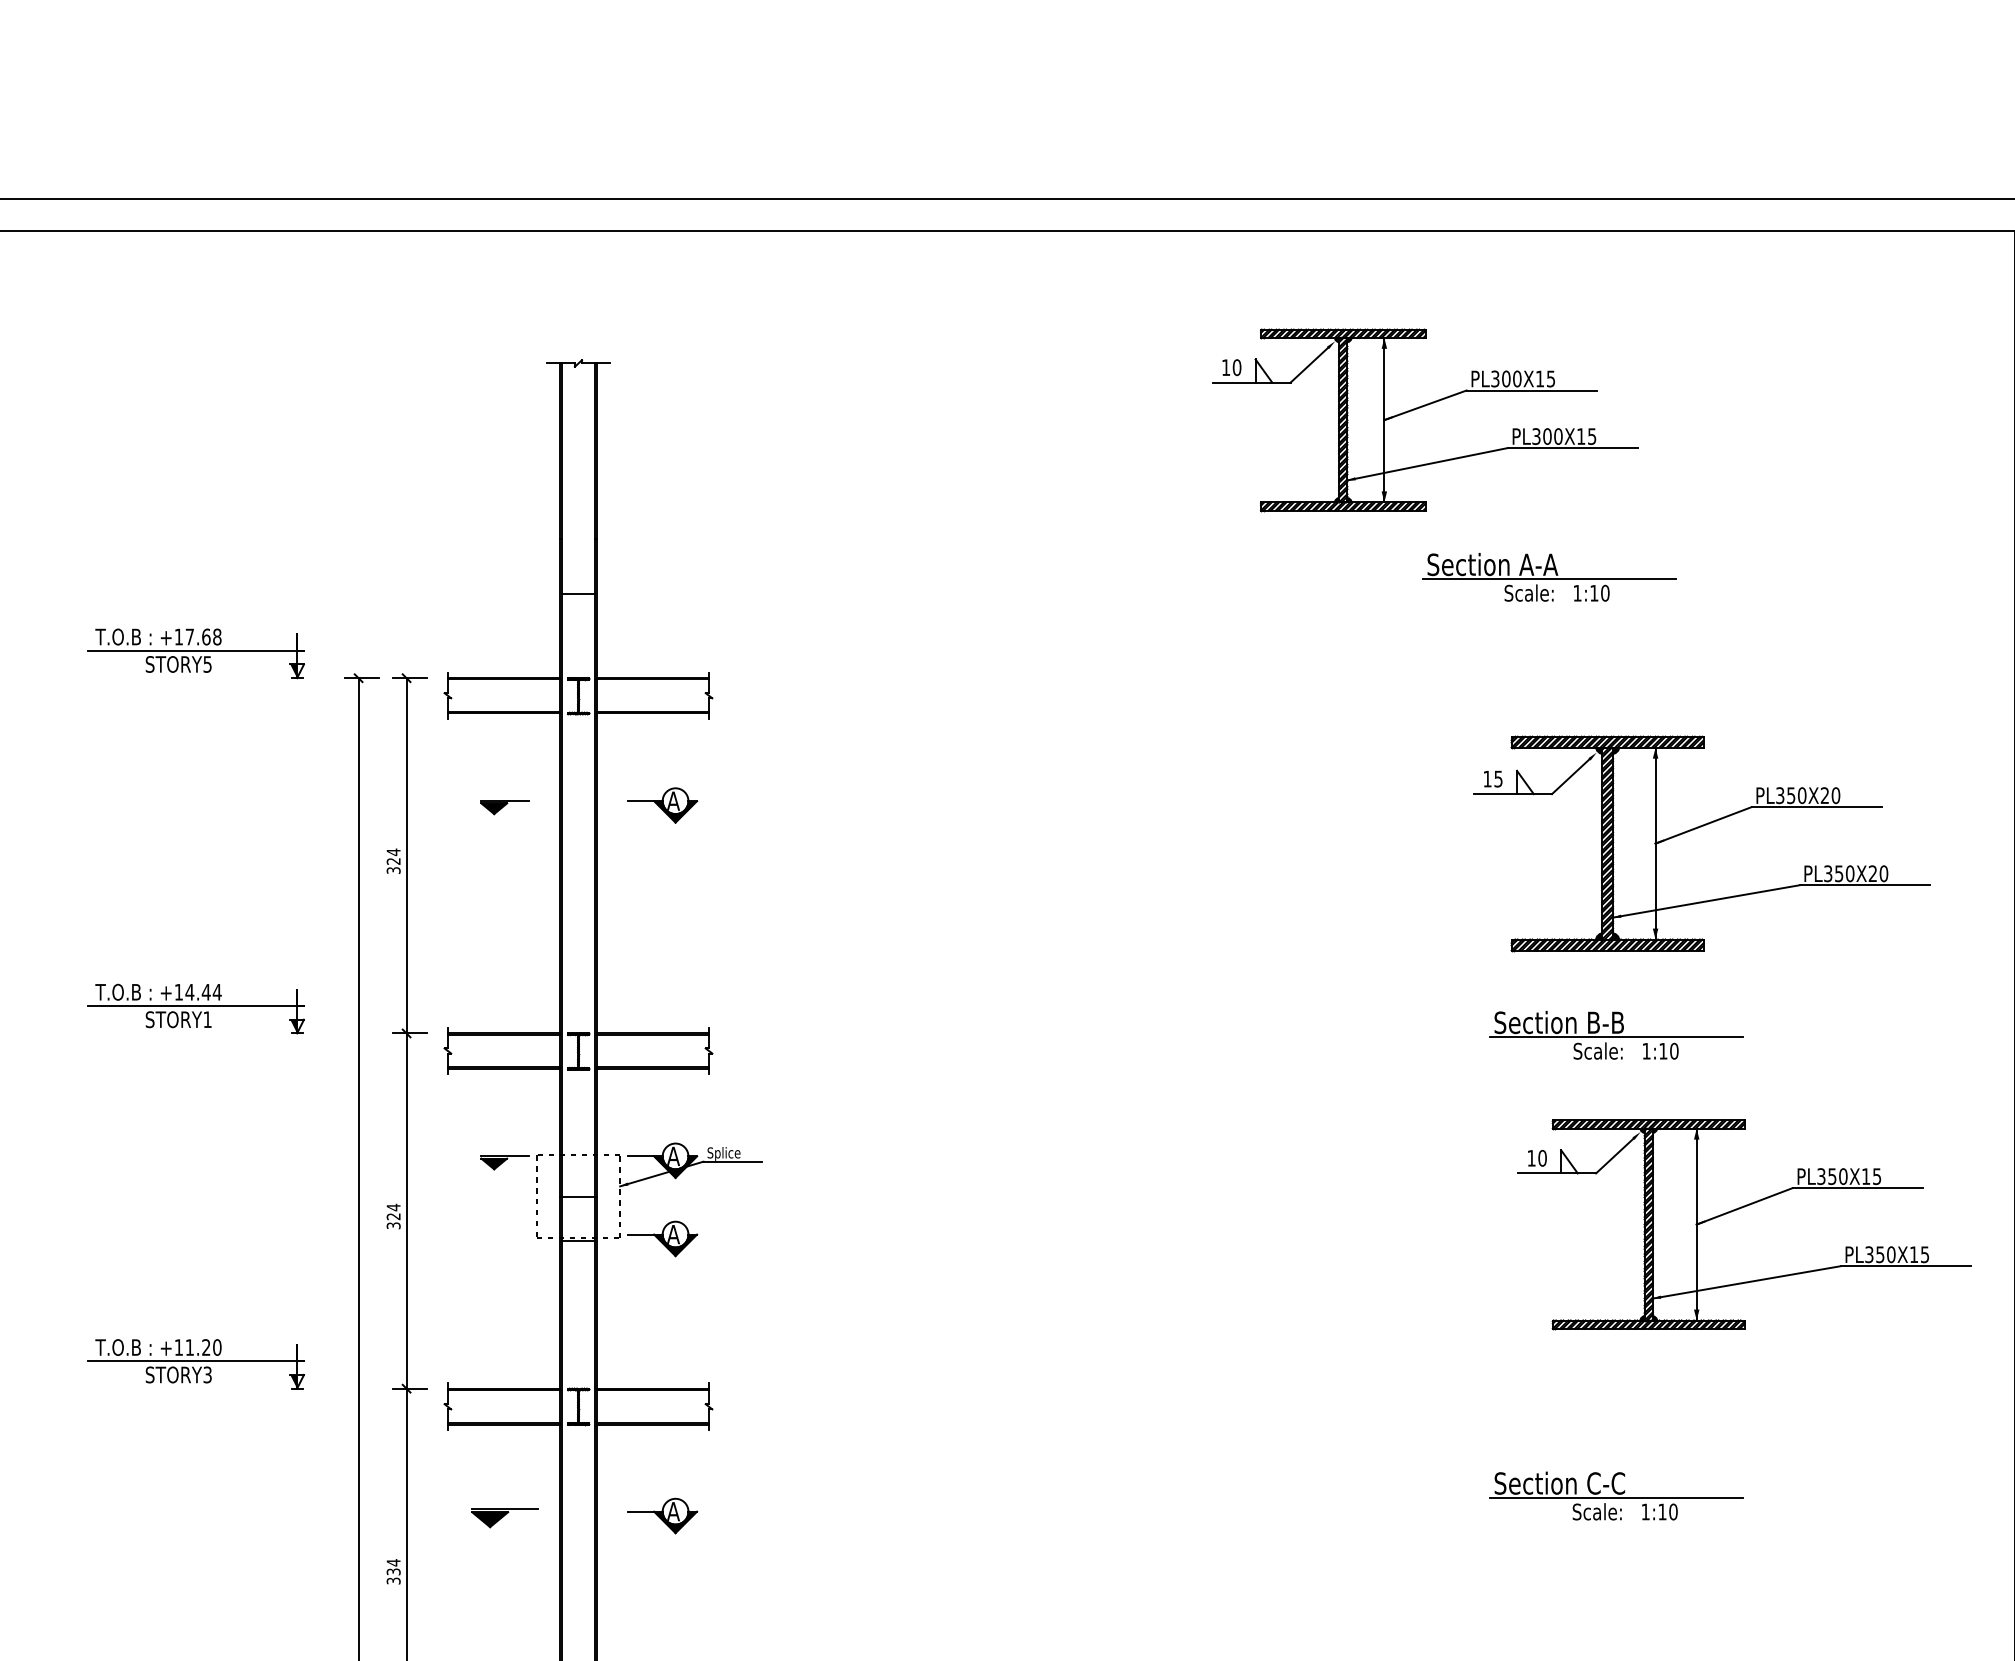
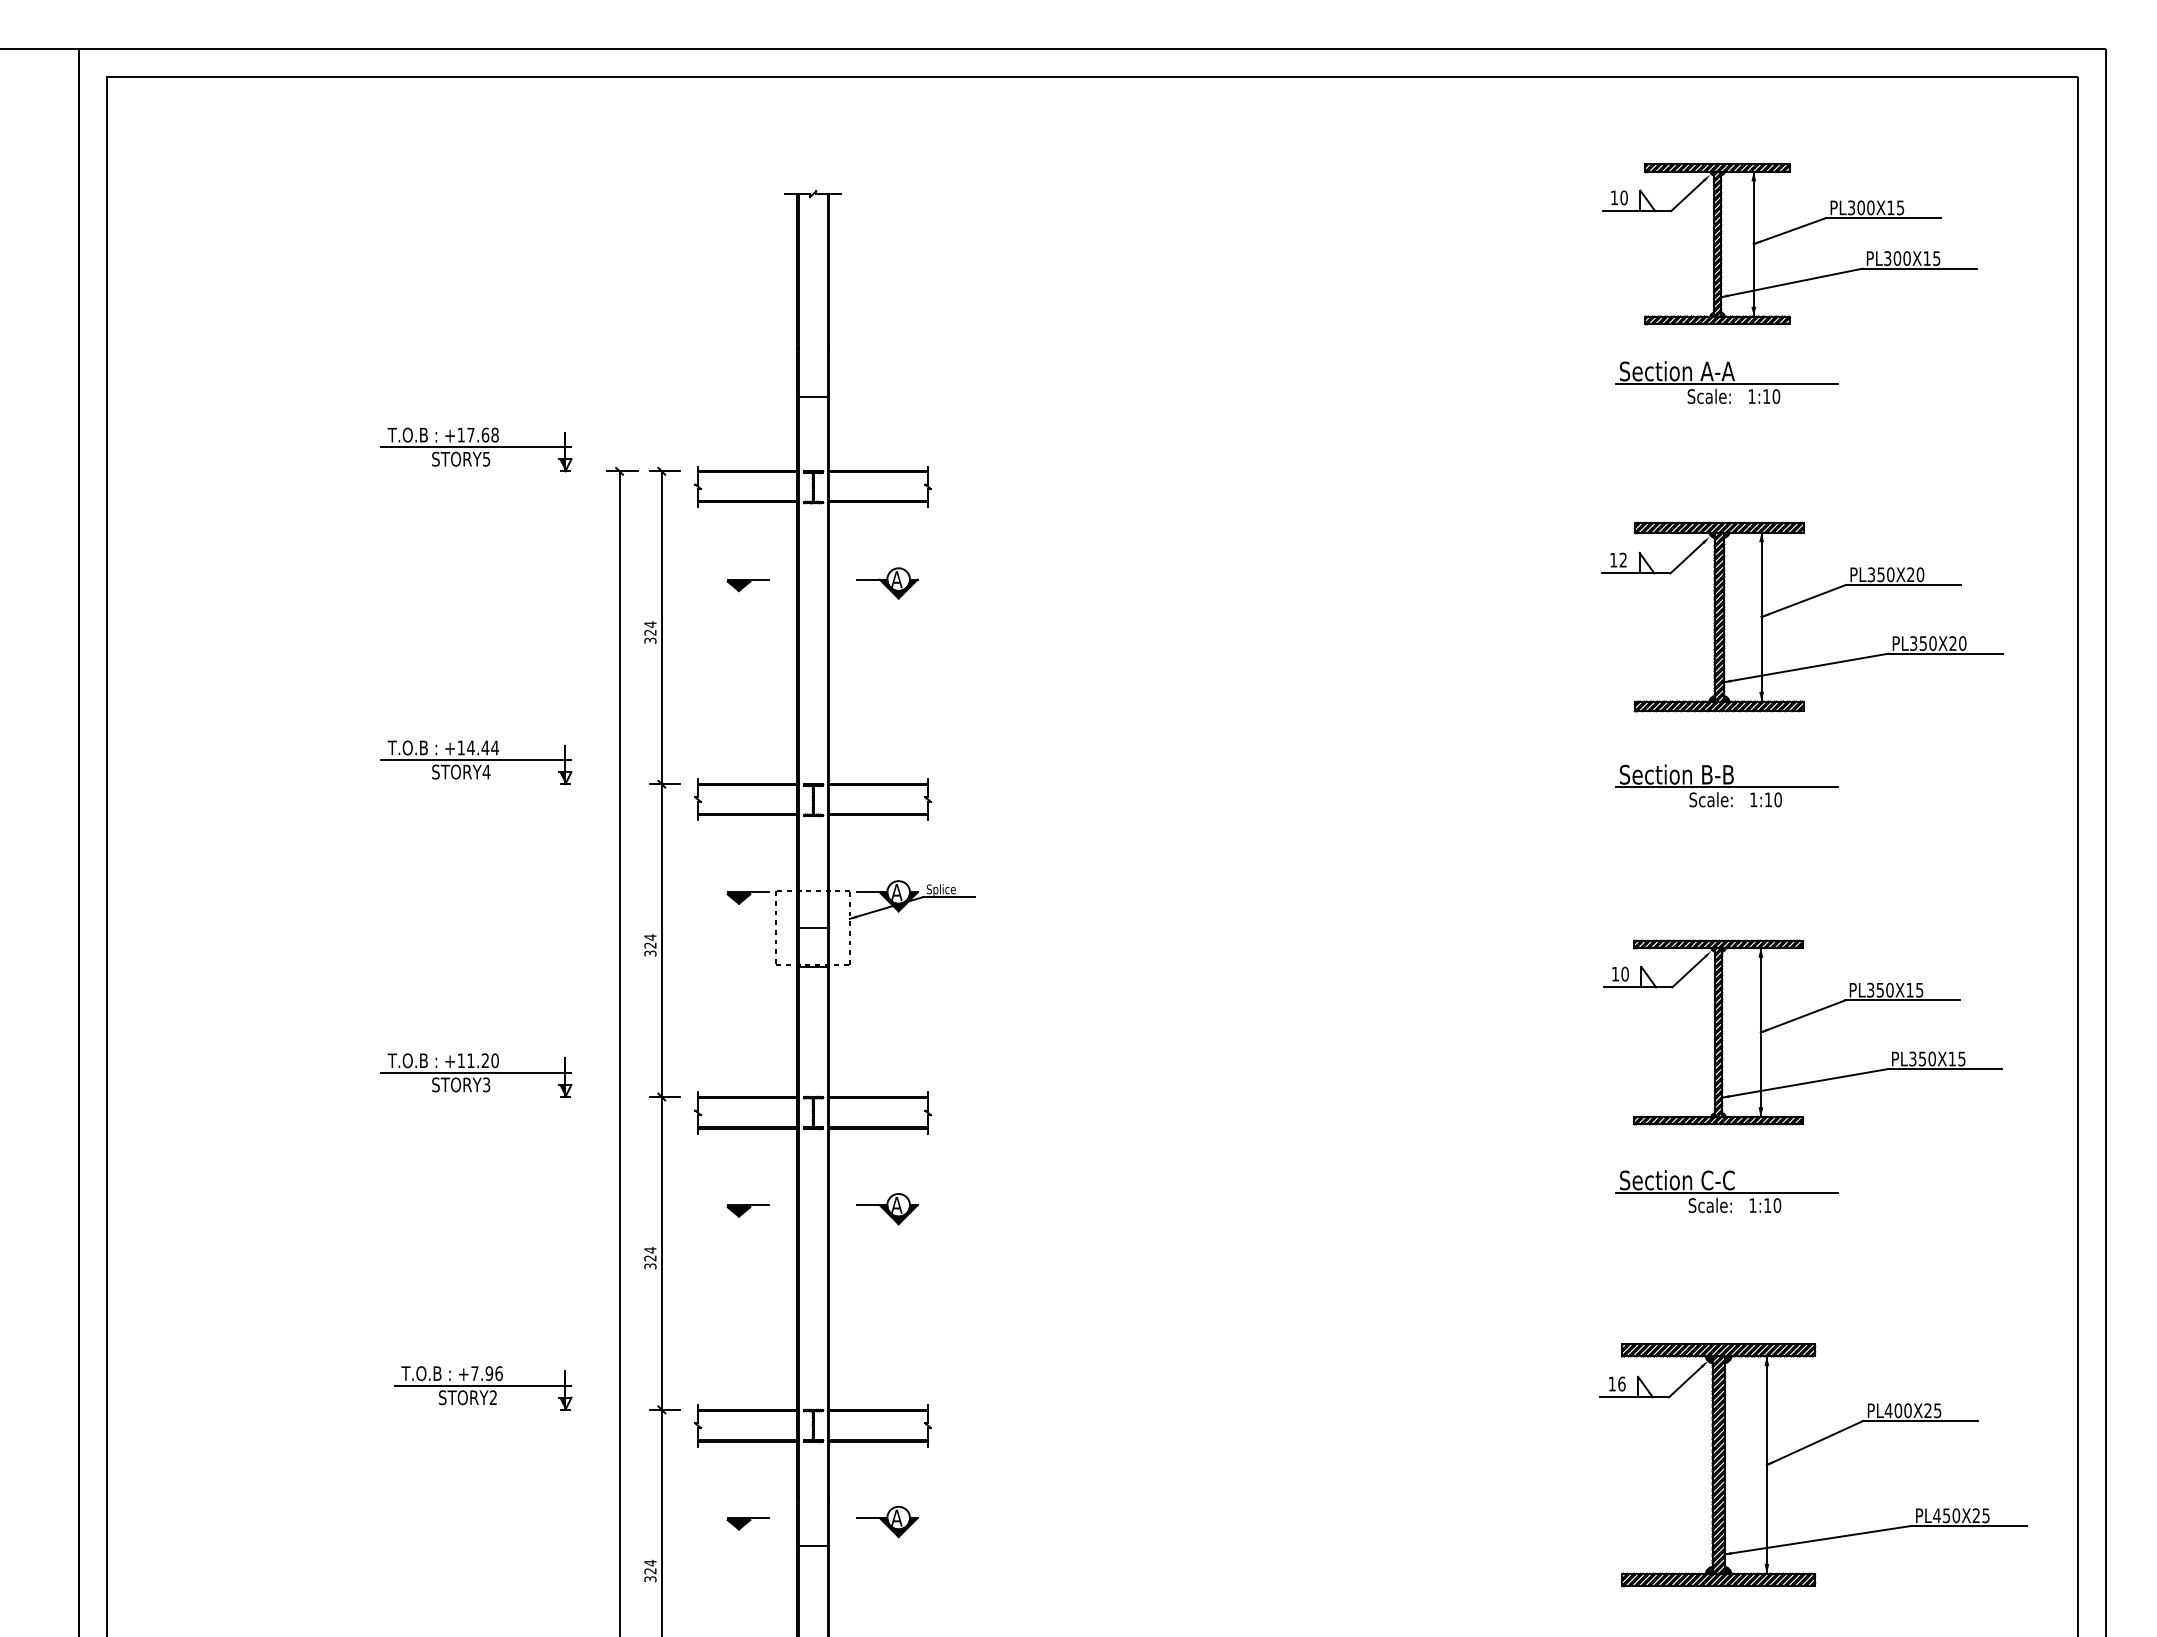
part: (1421, 408) -> (1786, 233), moved
part: (1548, 577) -> (1726, 382), moved
text: (1497, 778) -> (1622, 559), 15 -> 12
text: (207, 1019) -> (486, 771), STORY1 -> STORY4
part: (1739, 1209) -> (1798, 1019), moved
part: (662, 1239) -> (887, 965), removed
part: (503, 1517) -> (747, 1210), size x0.71
text: (393, 1572) -> (650, 1258), 334 -> 324

